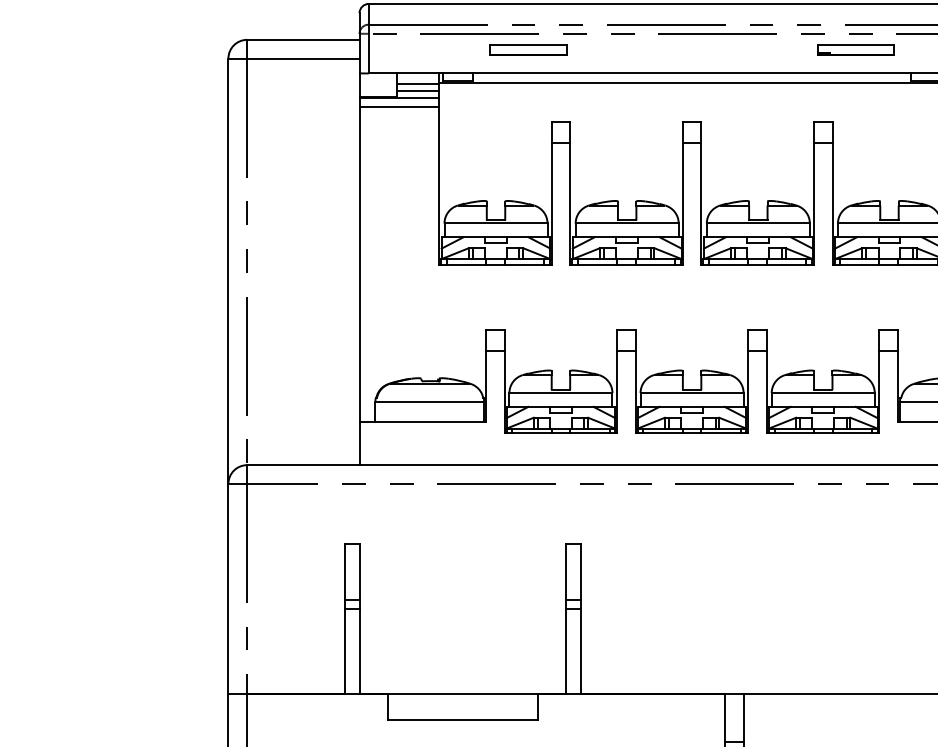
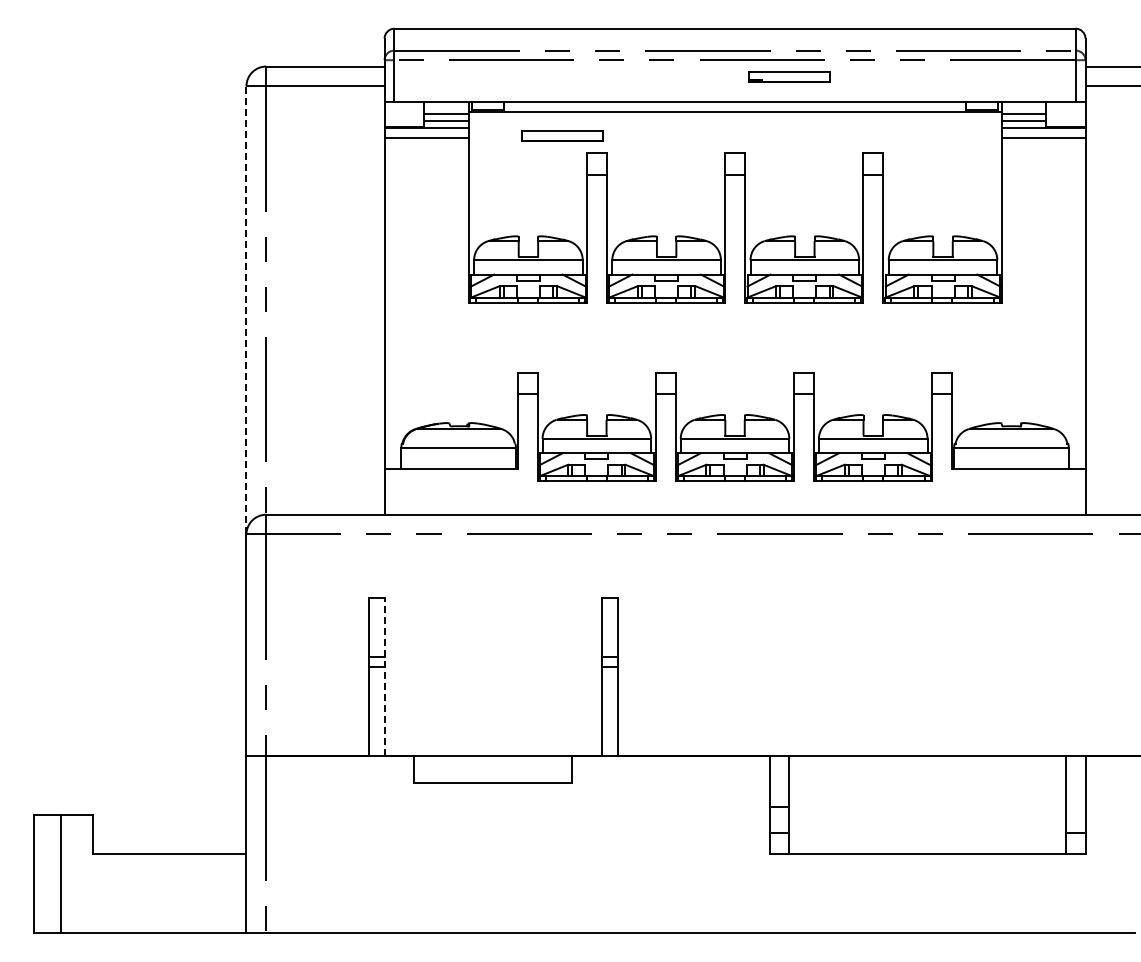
part: (528, 49) -> (562, 135), moved
part: (855, 49) -> (789, 76), moved
line: (228, 270) -> (246, 309), solid -> dashed
line: (359, 618) -> (384, 676), solid -> dashed

